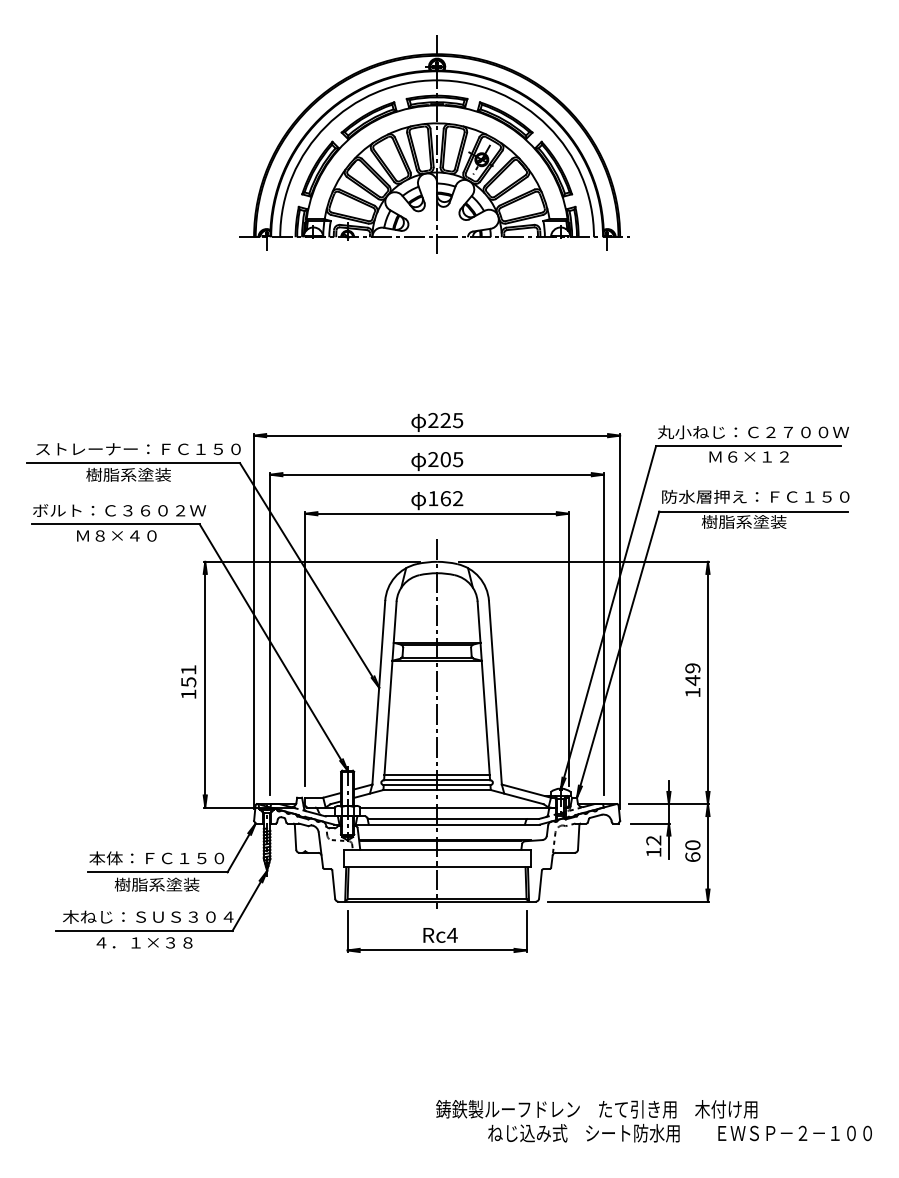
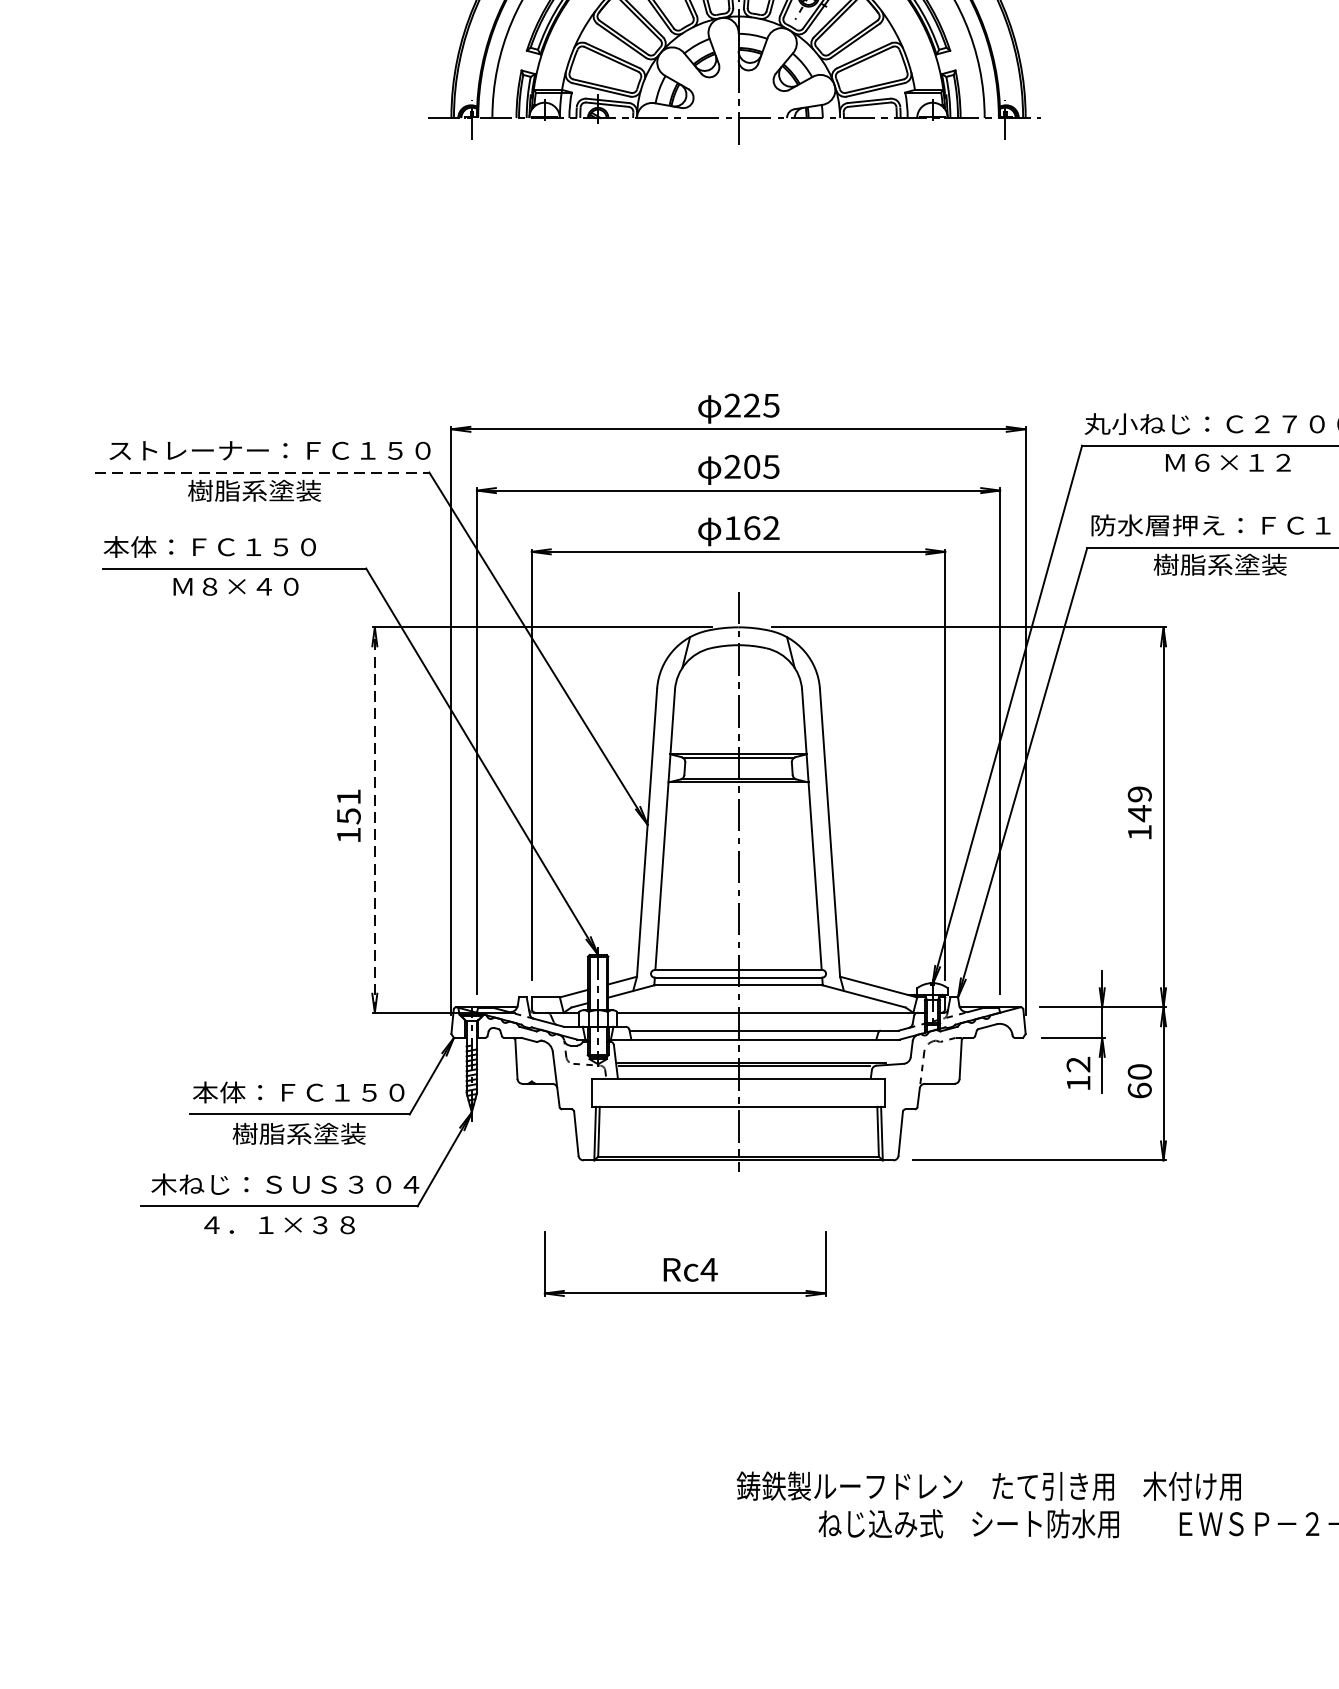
line: (133, 463) -> (262, 473), solid -> dashed
text: (119, 510) -> (240, 546), ボルト：Ｃ３６０２Ｗ -> 本体：ＦＣ１５０
line: (205, 684) -> (375, 819), solid -> dashed
line: (436, 775) -> (737, 962), removed
part: (436, 931) -> (684, 1263), moved

